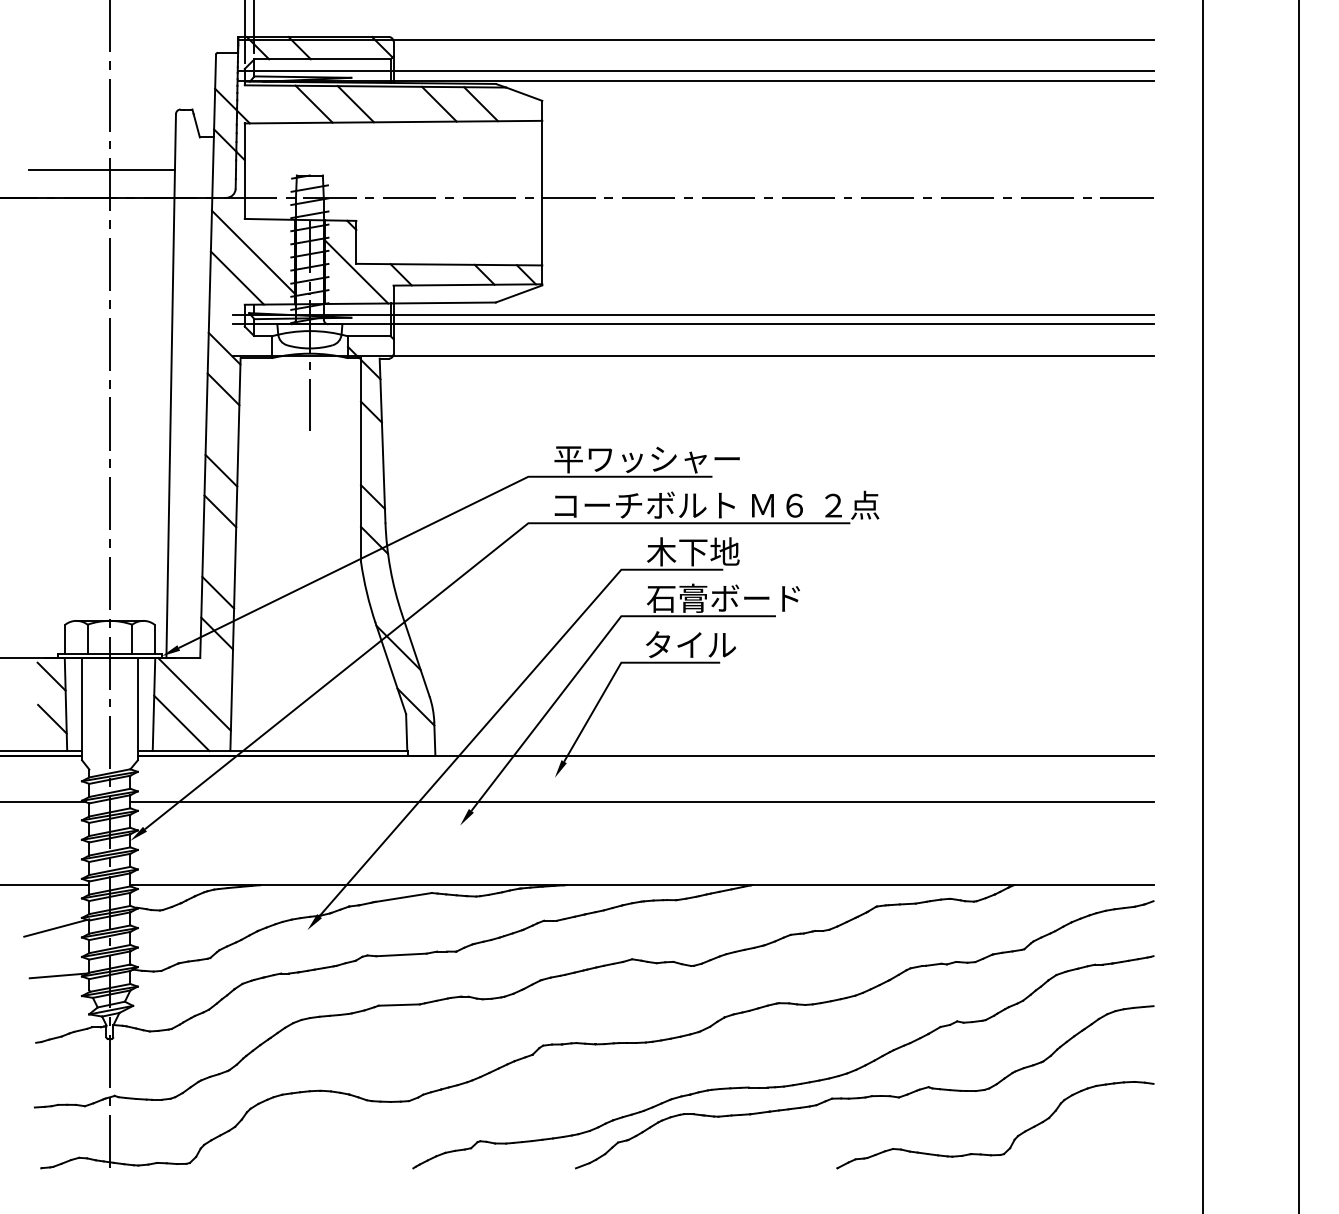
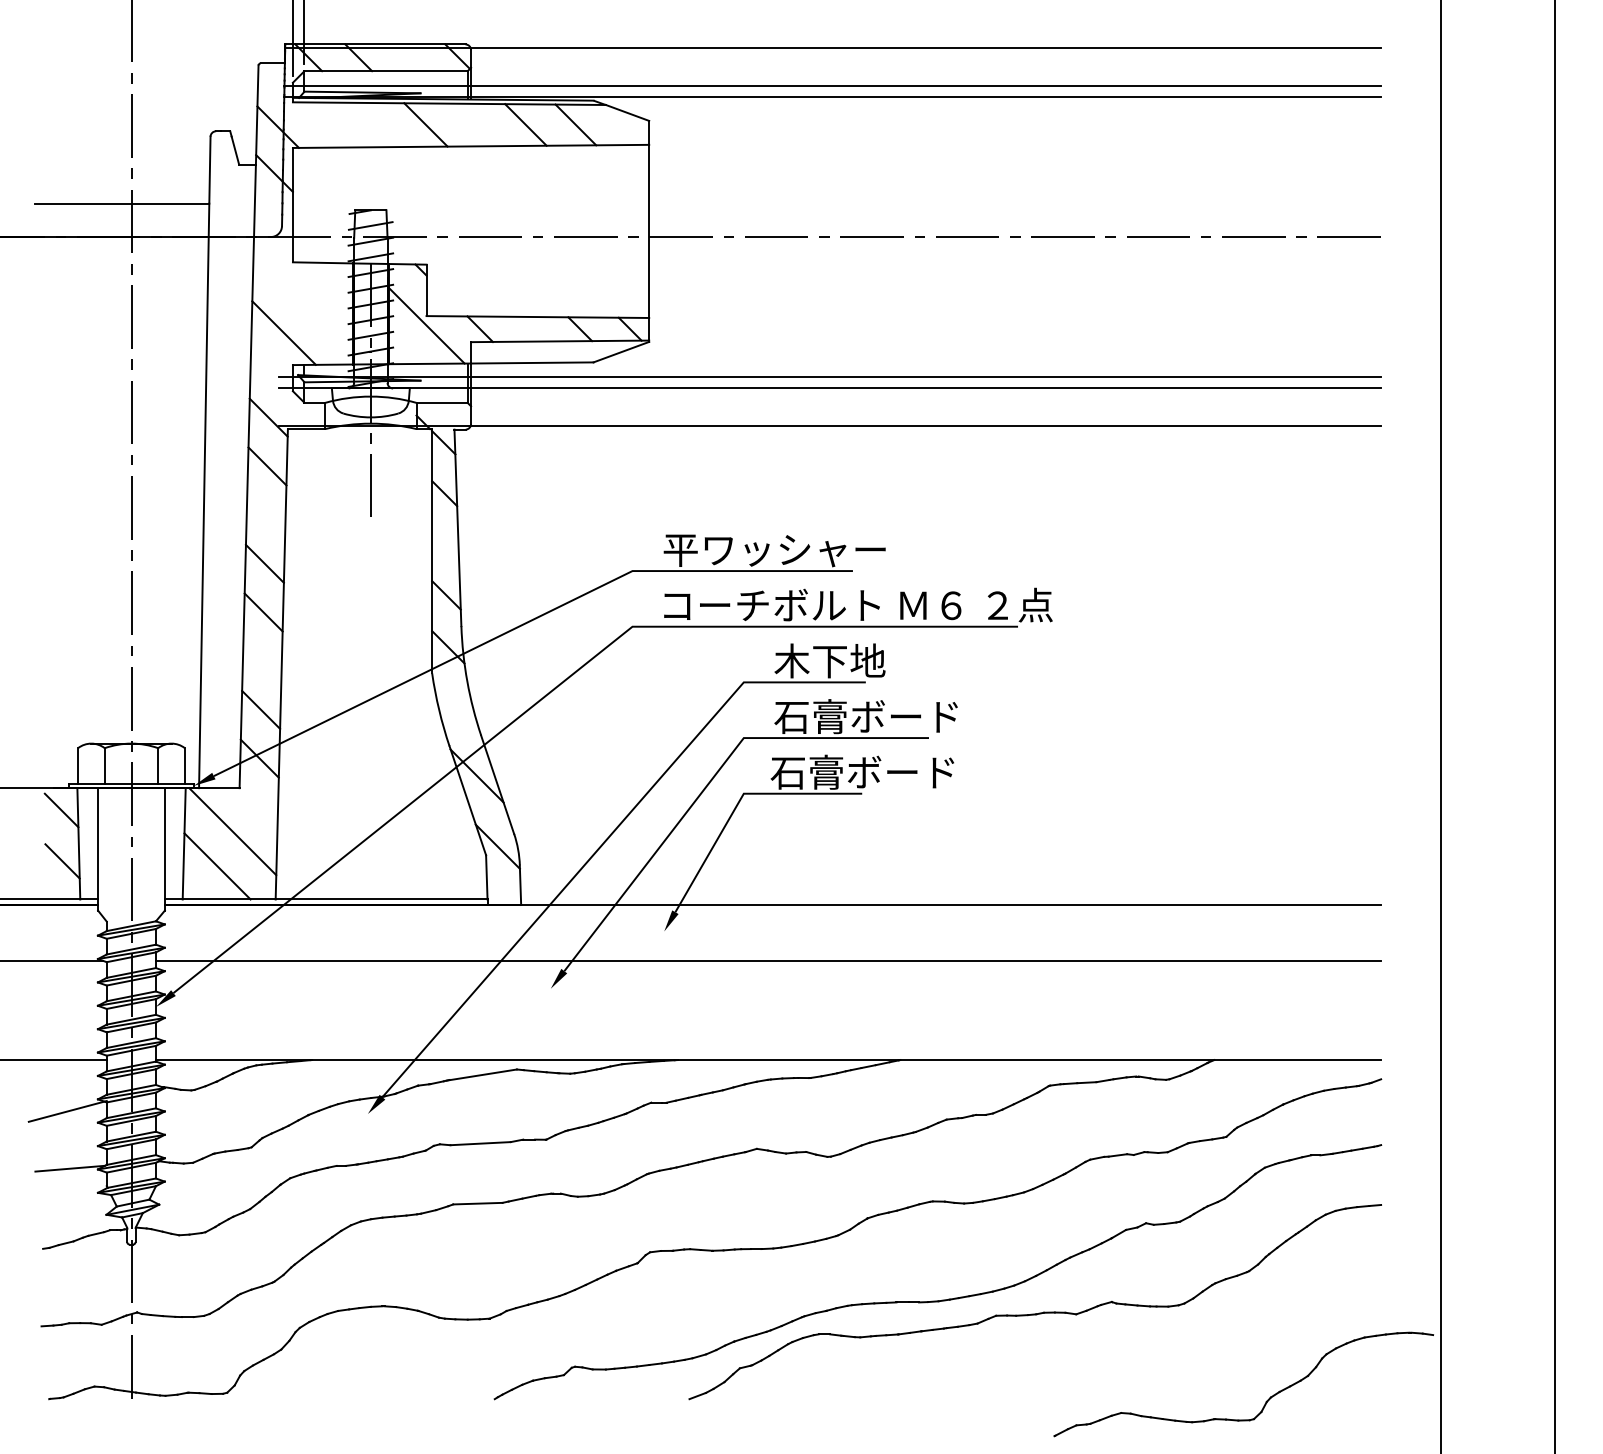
line: (313, 103) -> (375, 124), removed
line: (253, 252) -> (303, 302), removed
text: (720, 644) -> (862, 771), タイル -> 石膏ボード
part: (1013, 1139) -> (1265, 1401), moved

